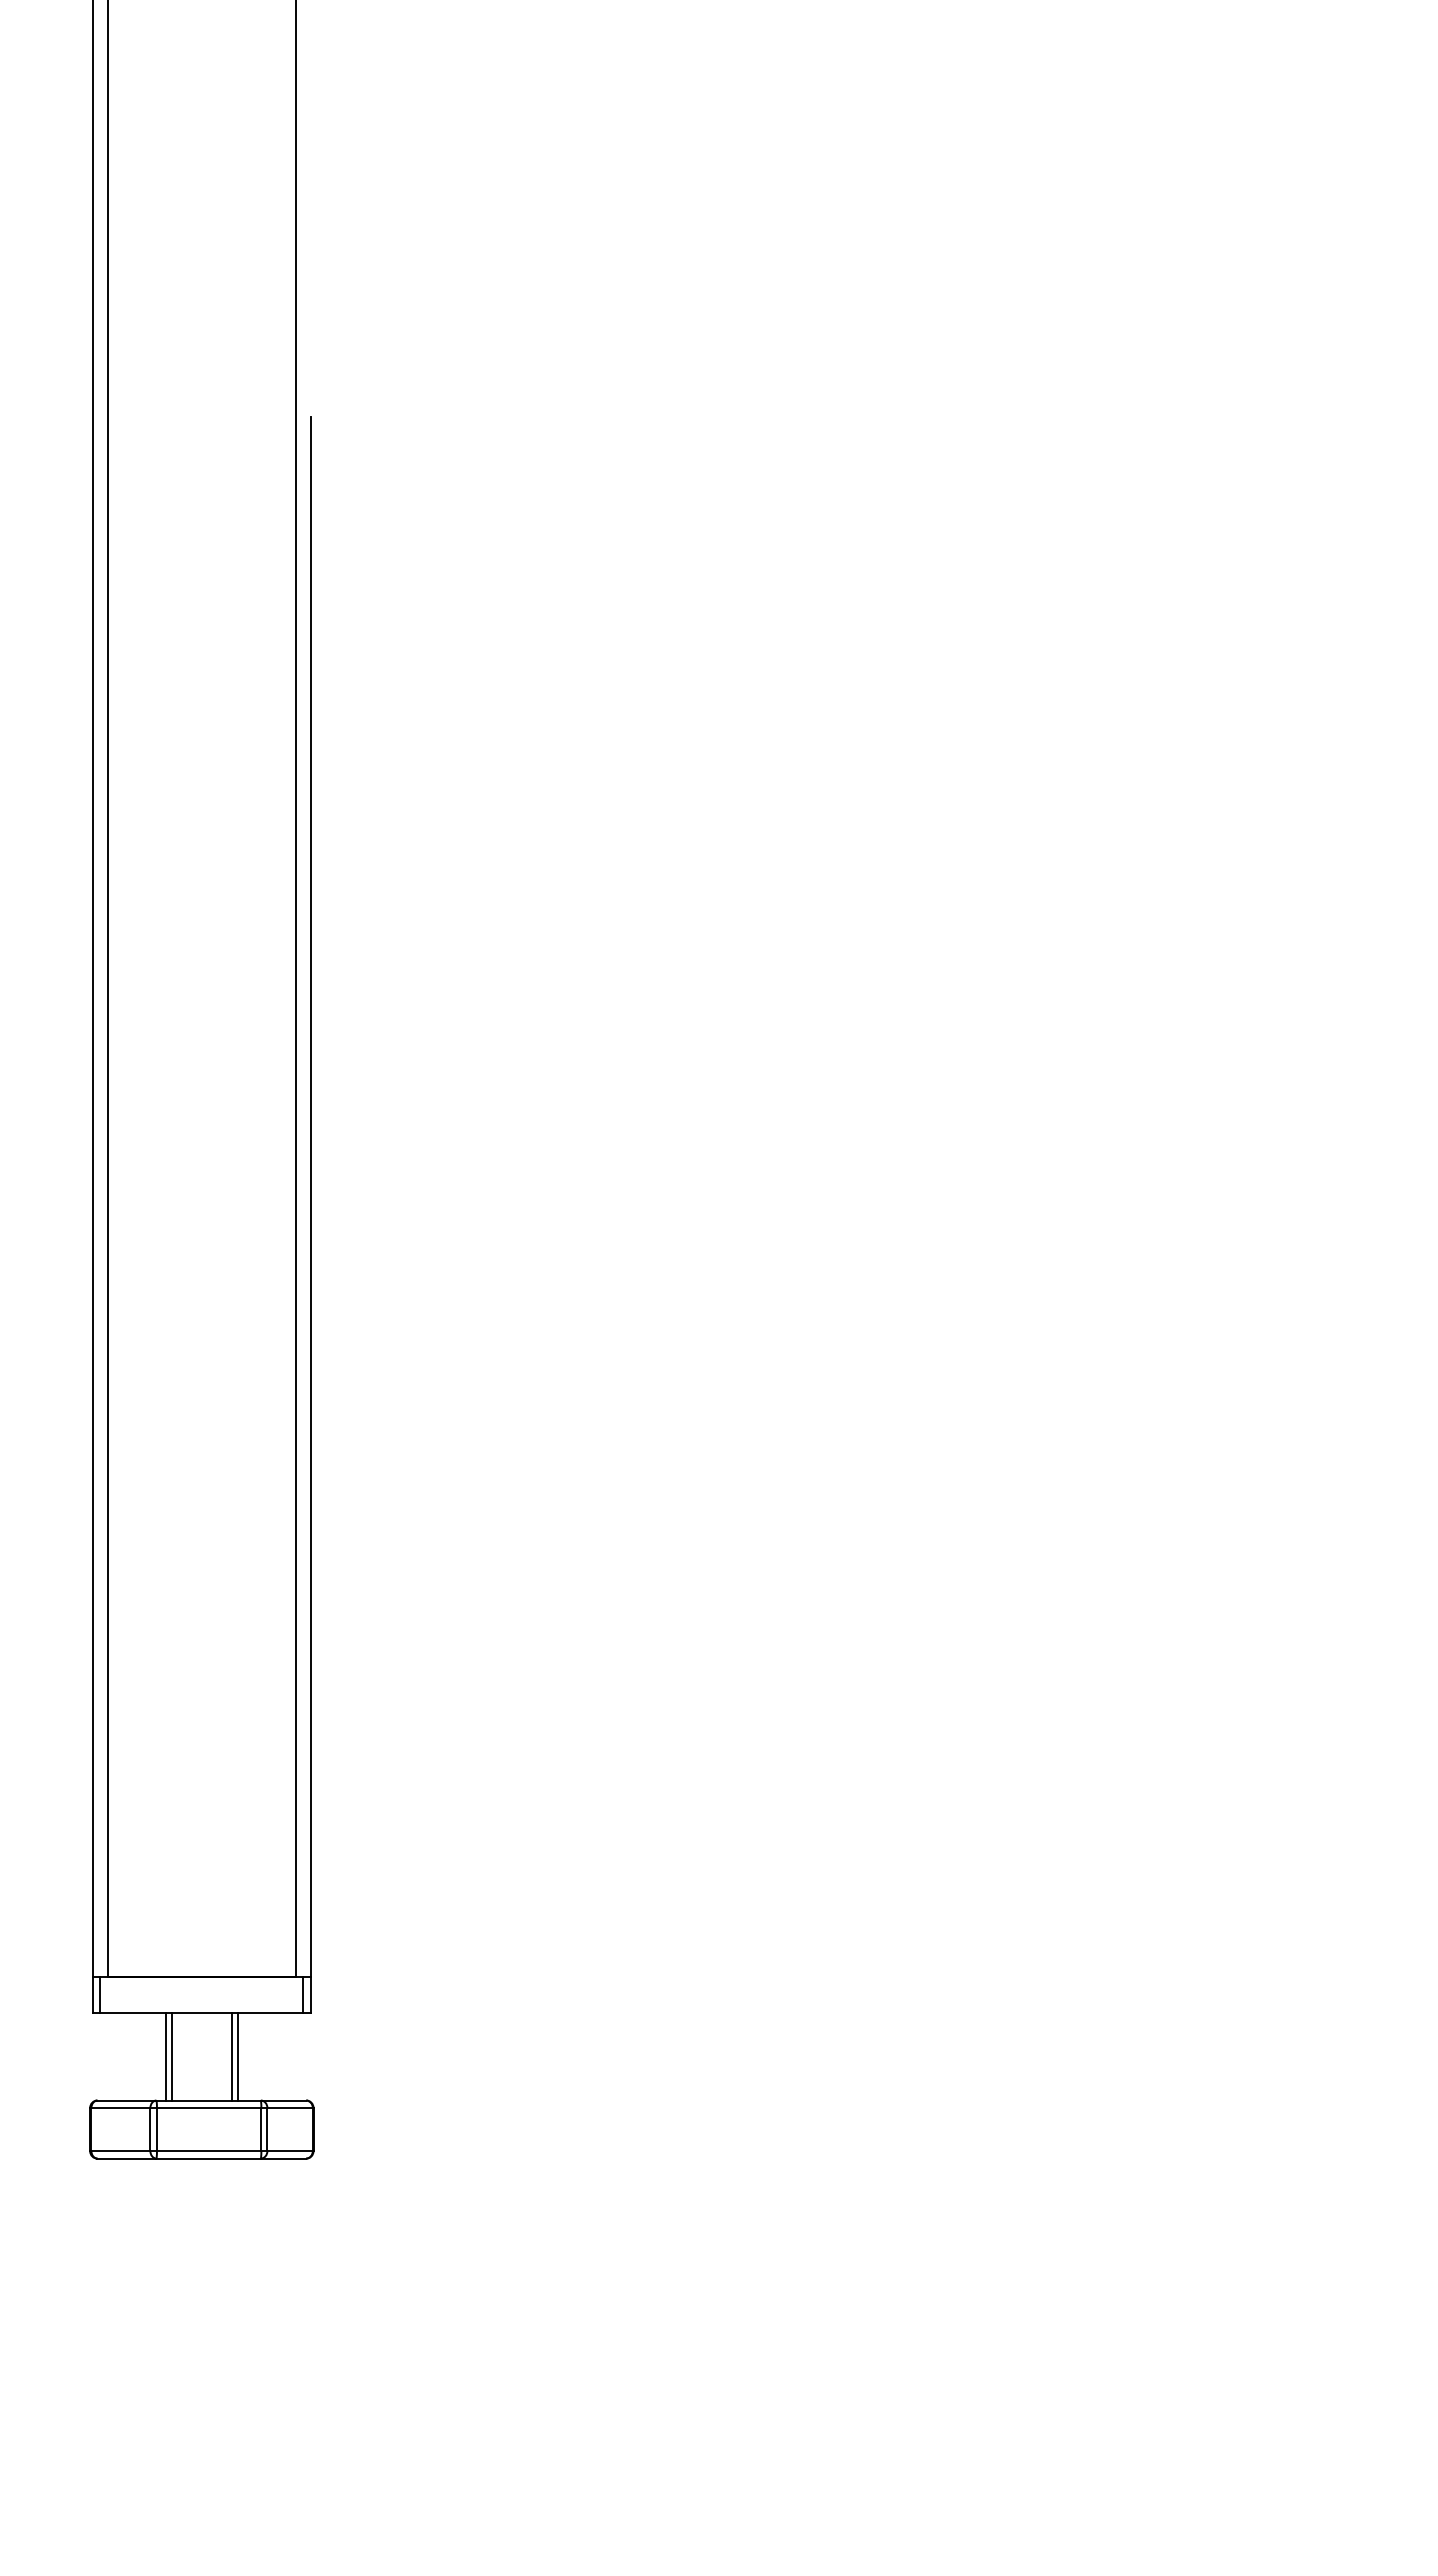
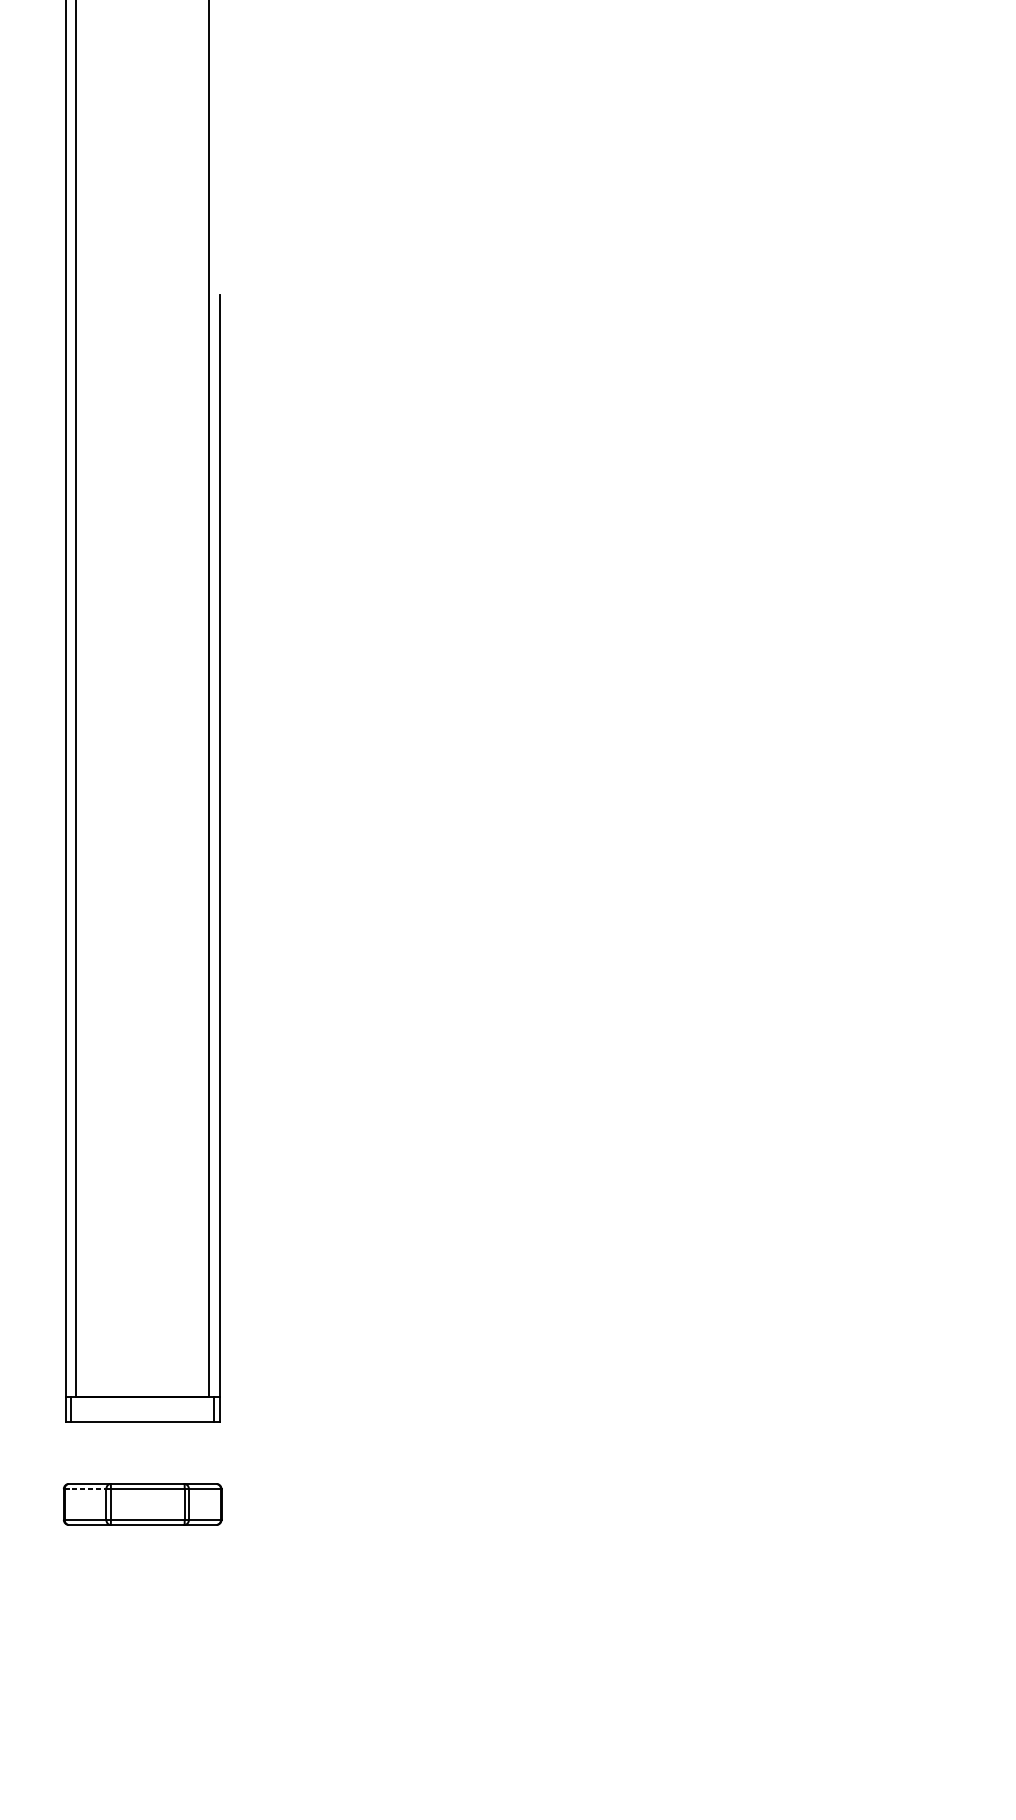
line: (165, 2056) -> (117, 1452), removed
line: (172, 2056) -> (121, 1452), removed
line: (231, 2056) -> (163, 1452), removed
line: (238, 2056) -> (168, 1452), removed
line: (121, 2107) -> (85, 1488), solid -> dashed

